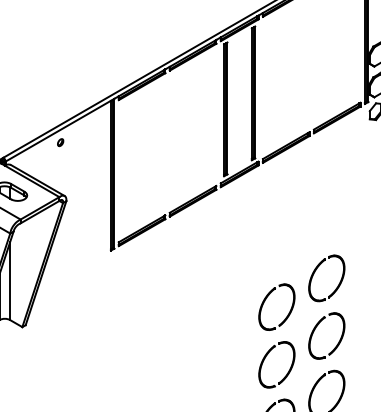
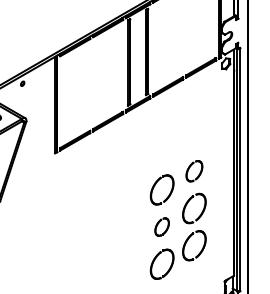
part: (326, 277) -> (194, 170), size x0.7
part: (275, 363) -> (161, 226), size x0.6

